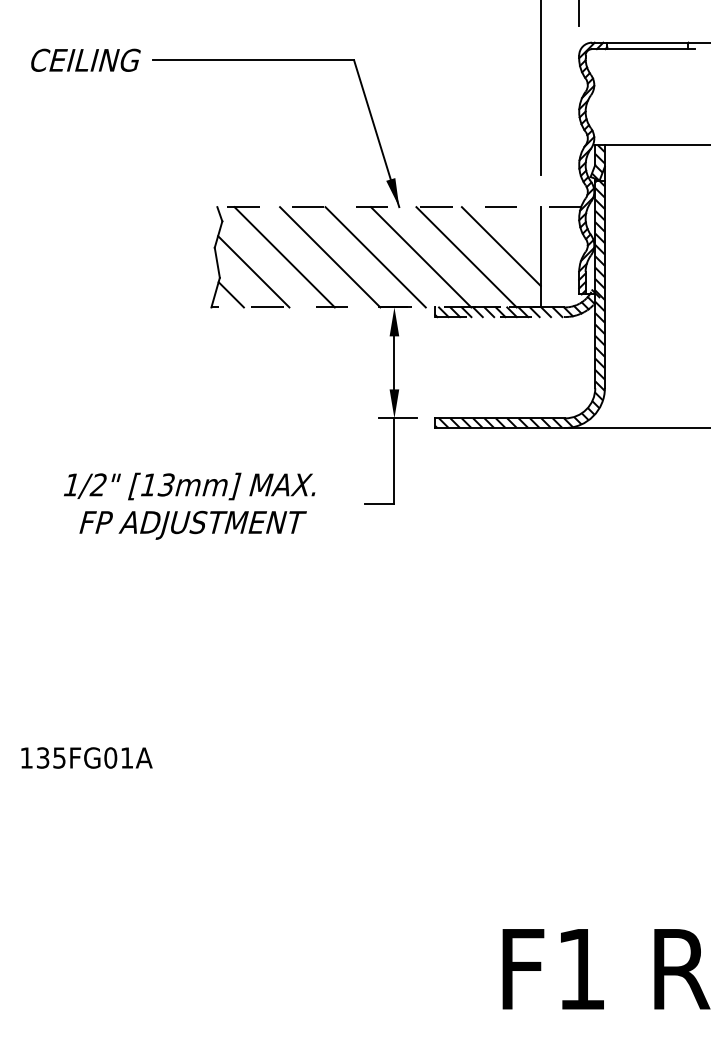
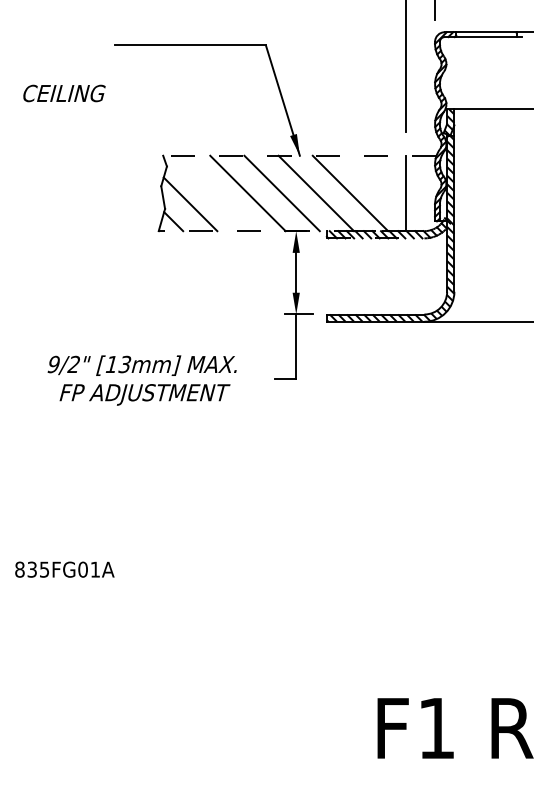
text: (85, 60) -> (64, 93), moved
line: (501, 246) -> (376, 185), removed
line: (284, 257) -> (213, 193), removed
text: (71, 484) -> (53, 364), 1/2" -> 9/2"
text: (26, 757) -> (19, 569), 135FG01A -> 835FG01A

